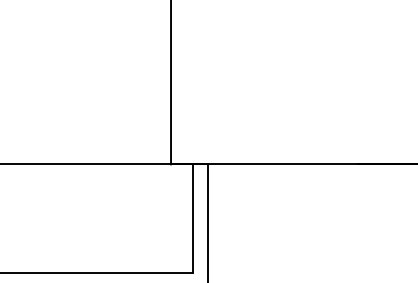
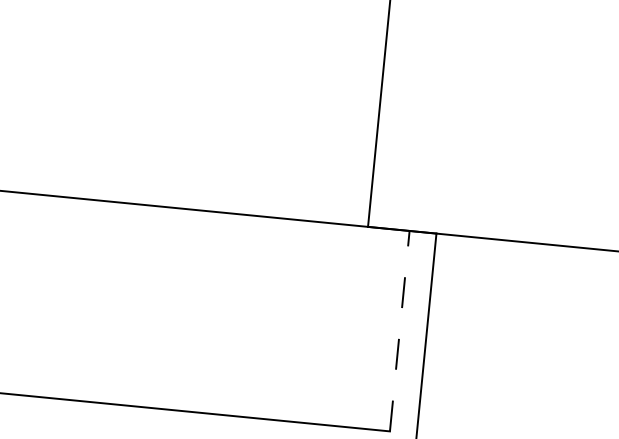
line: (193, 217) -> (400, 329), solid -> dashed

